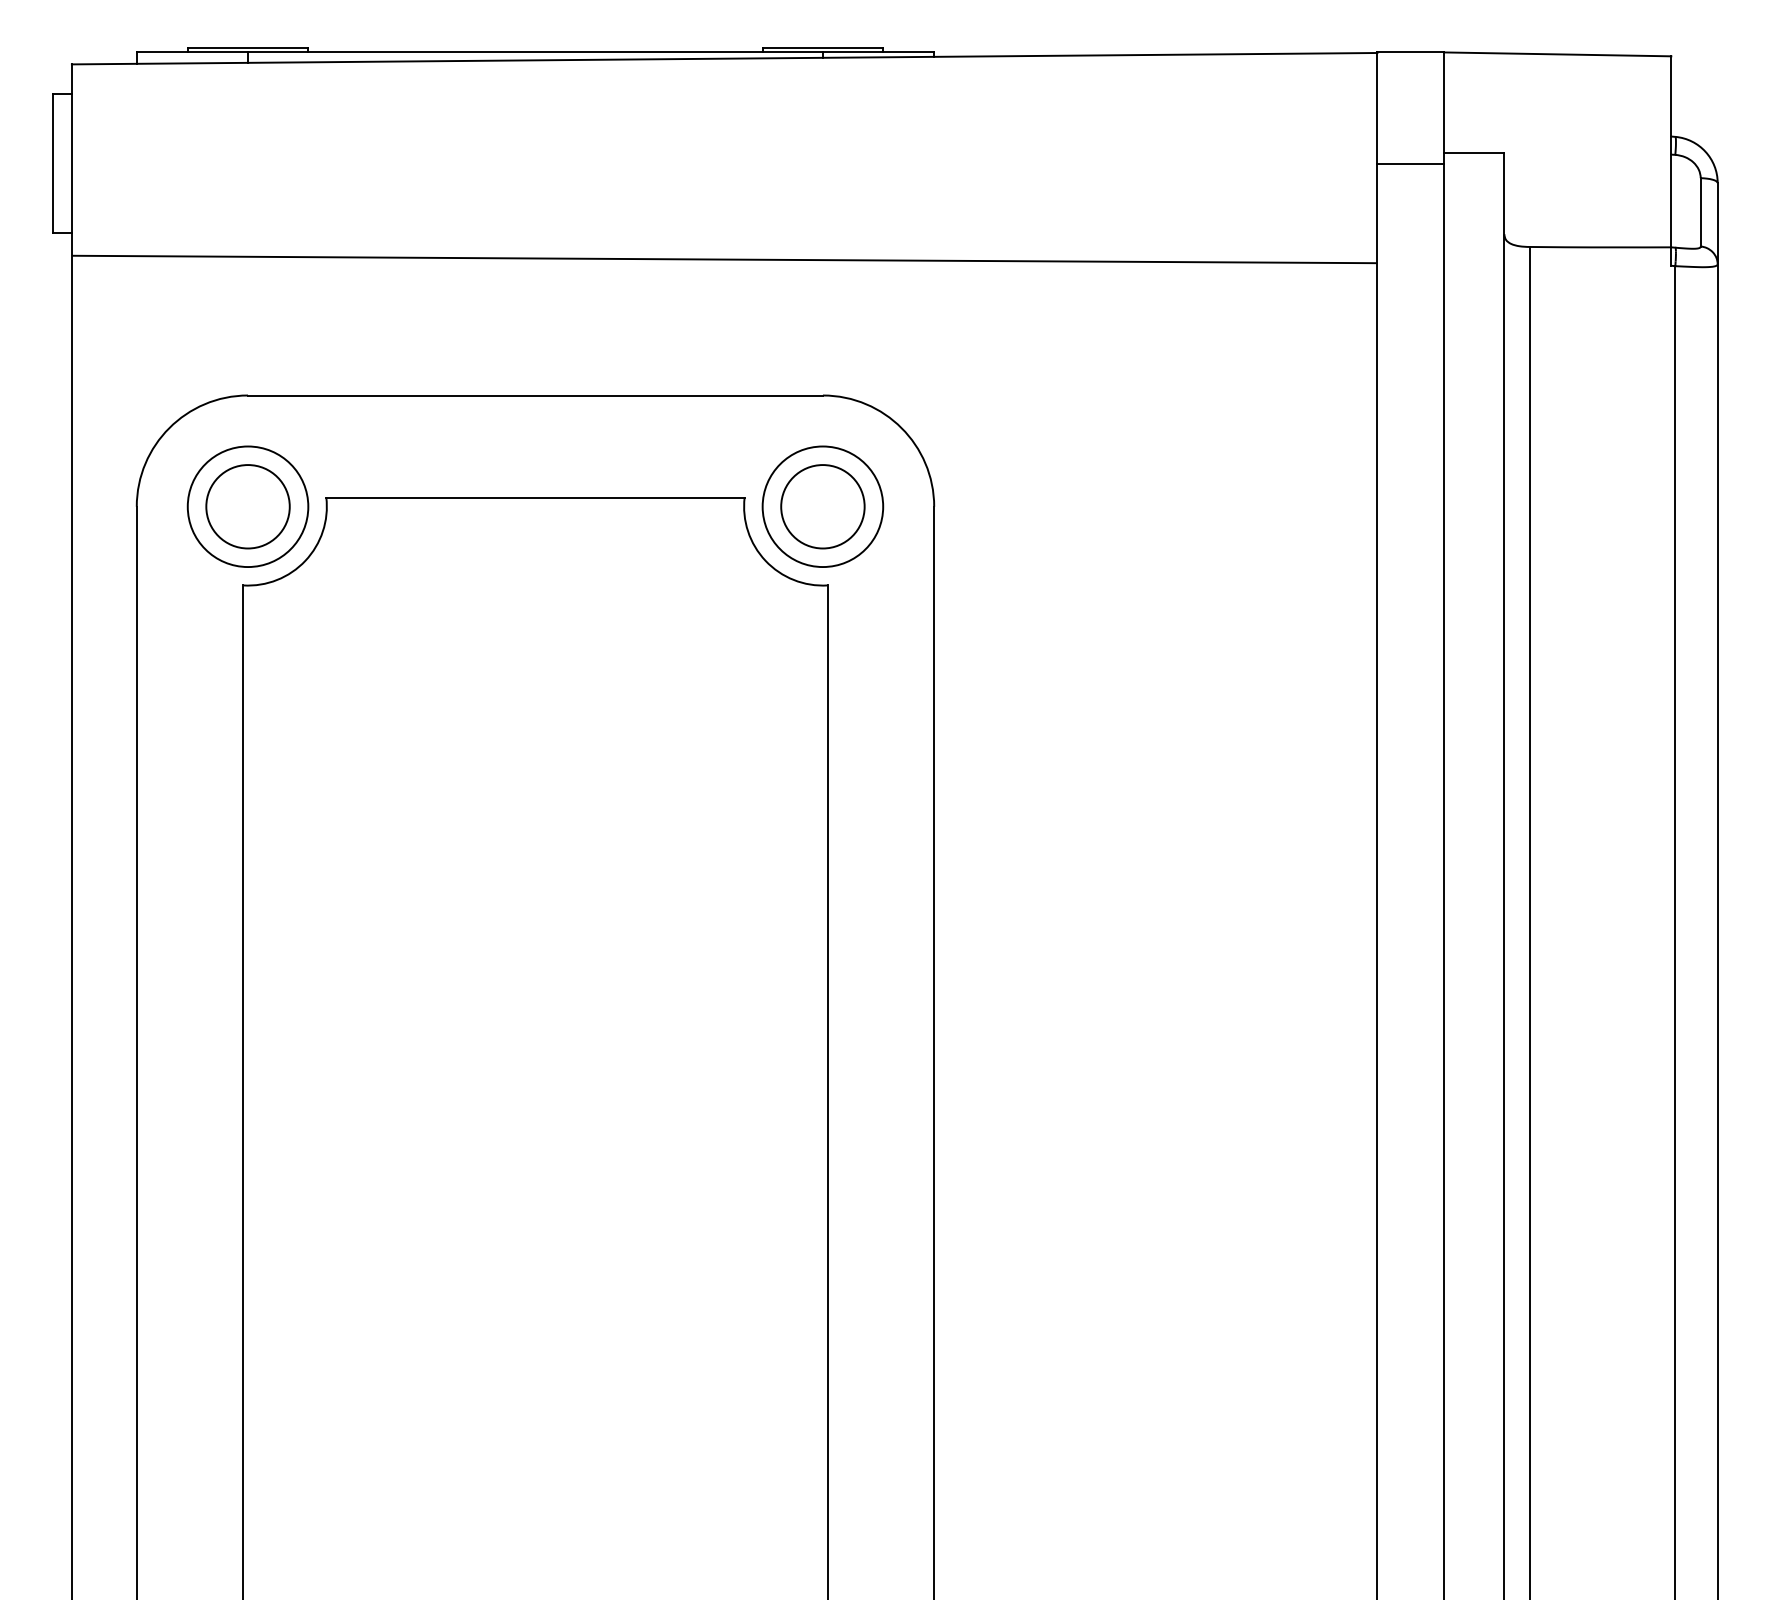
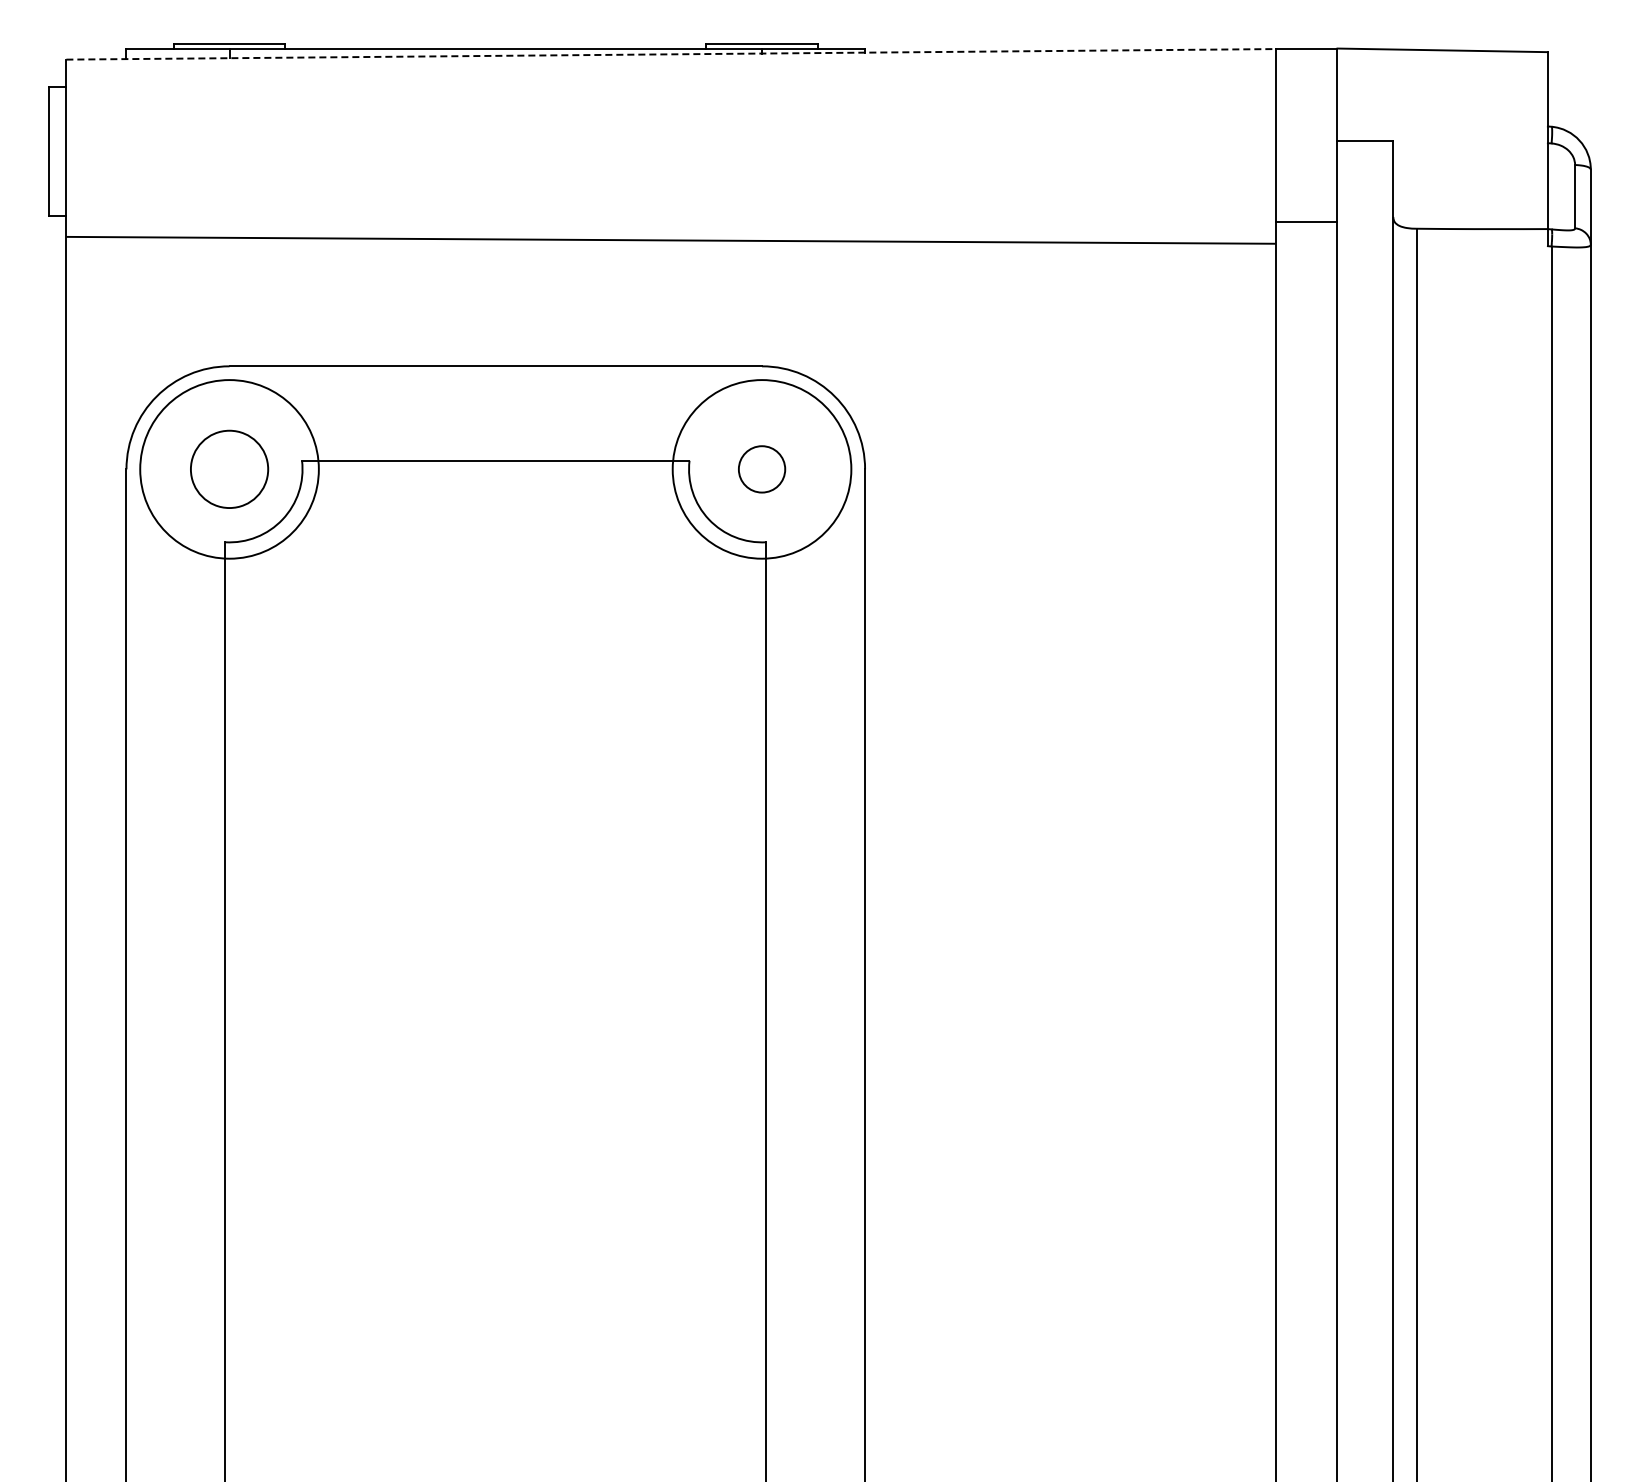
line: (725, 58) -> (671, 54), solid -> dashed
line: (1410, 163) -> (1306, 221), moved
circle: (247, 506) -> (229, 469), size x1.6
circle: (822, 506) -> (761, 469), size x0.6
circle: (822, 506) -> (761, 469), size x1.6

